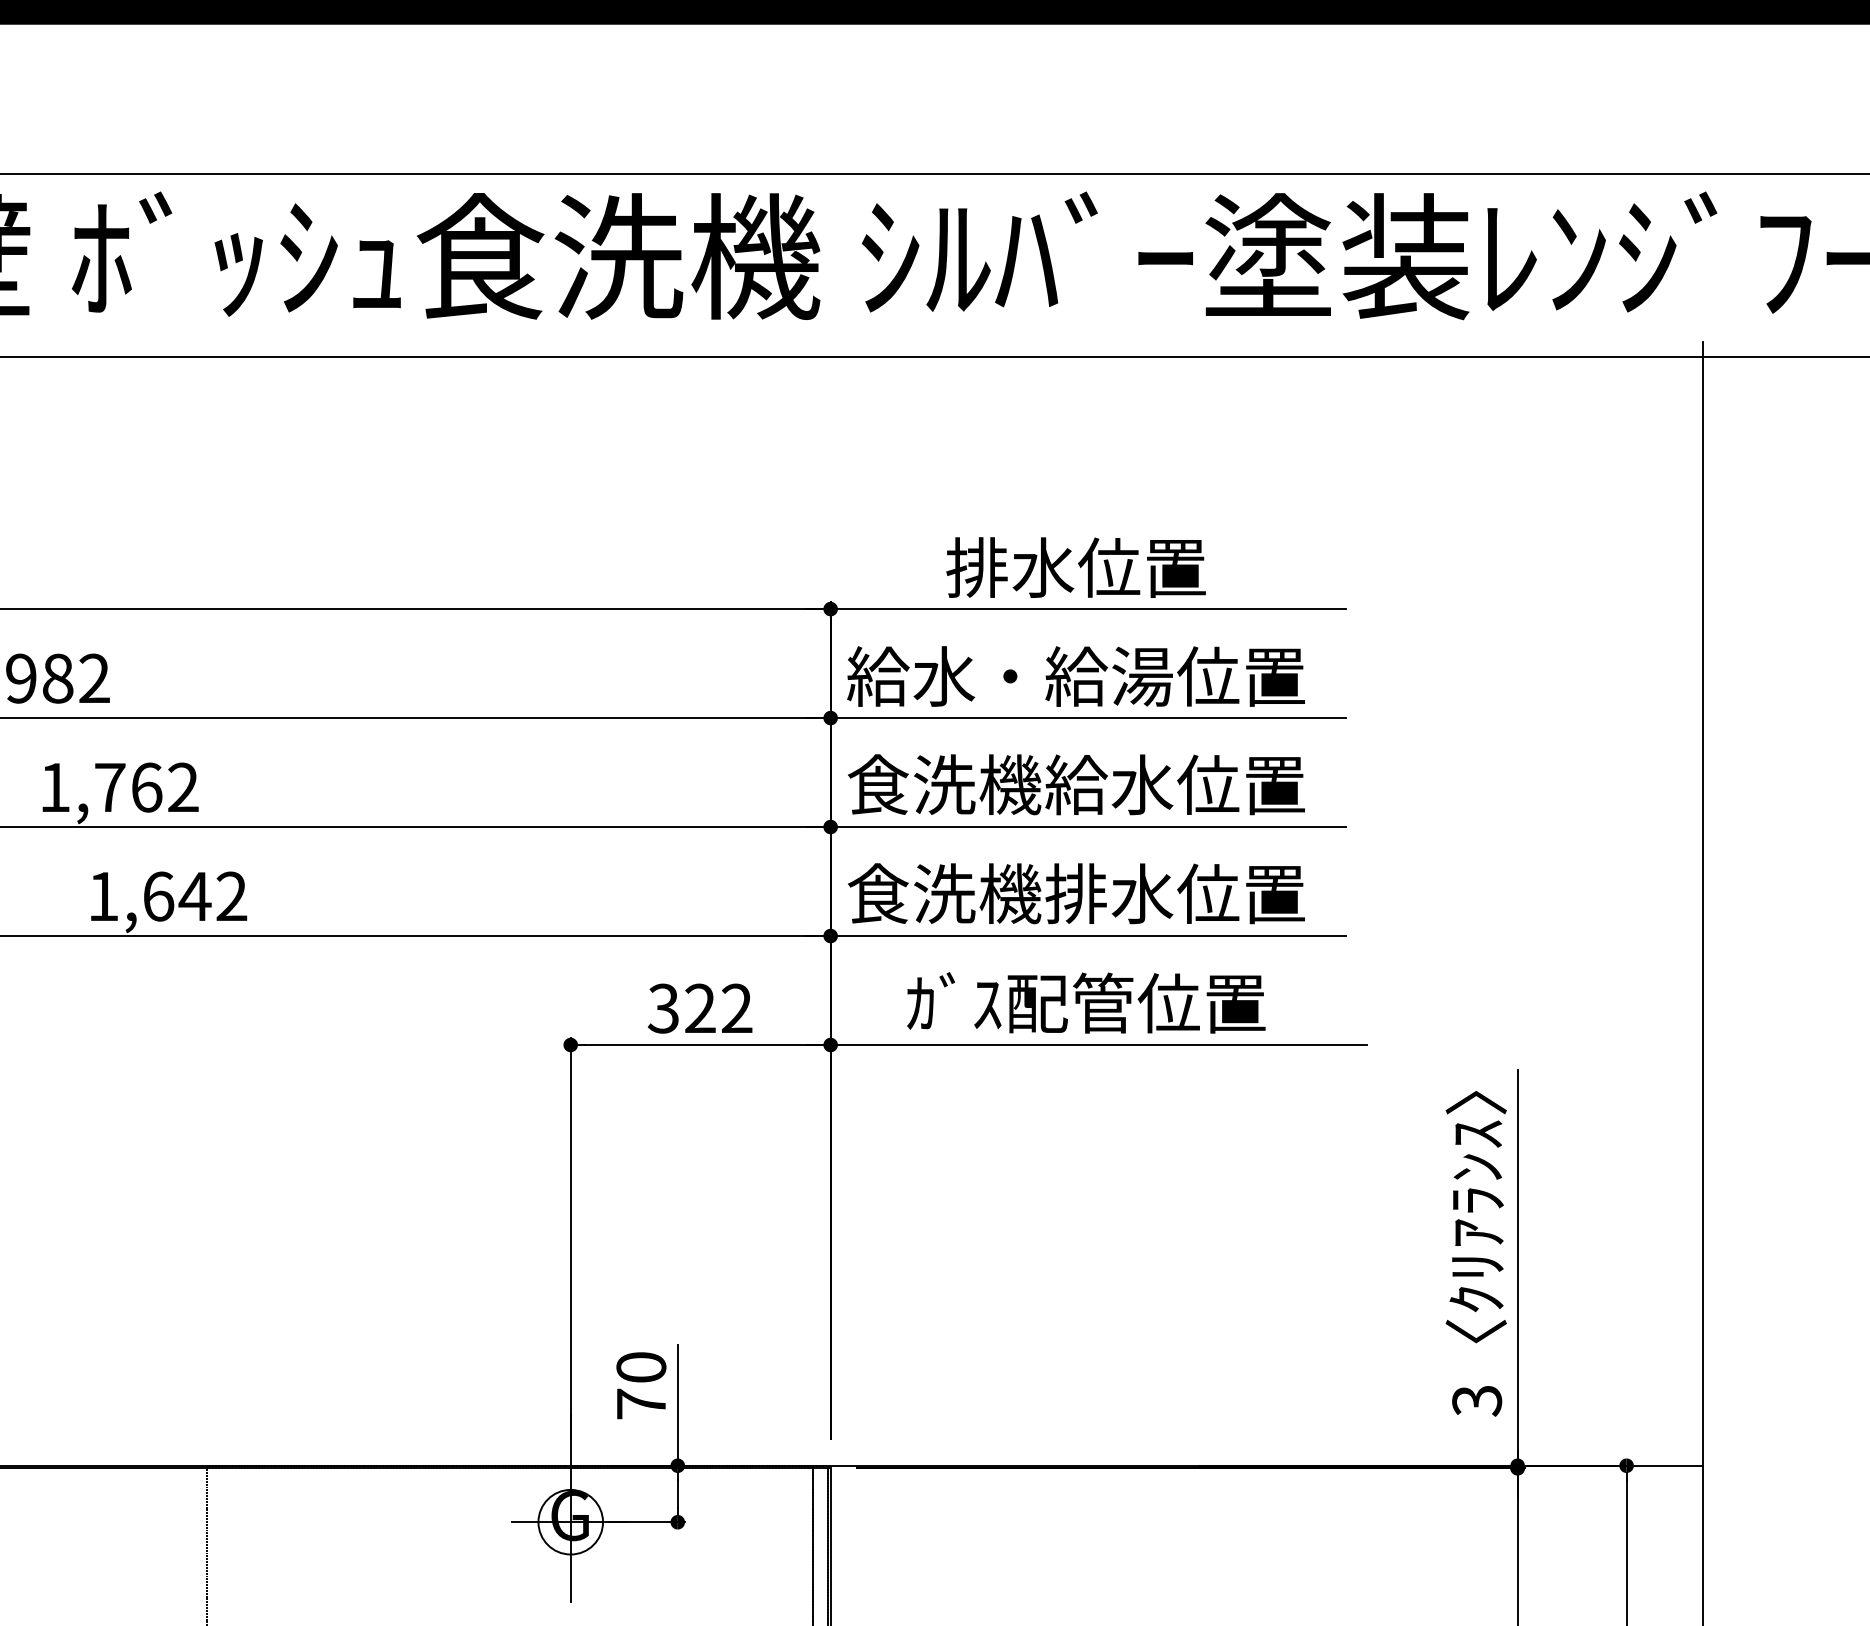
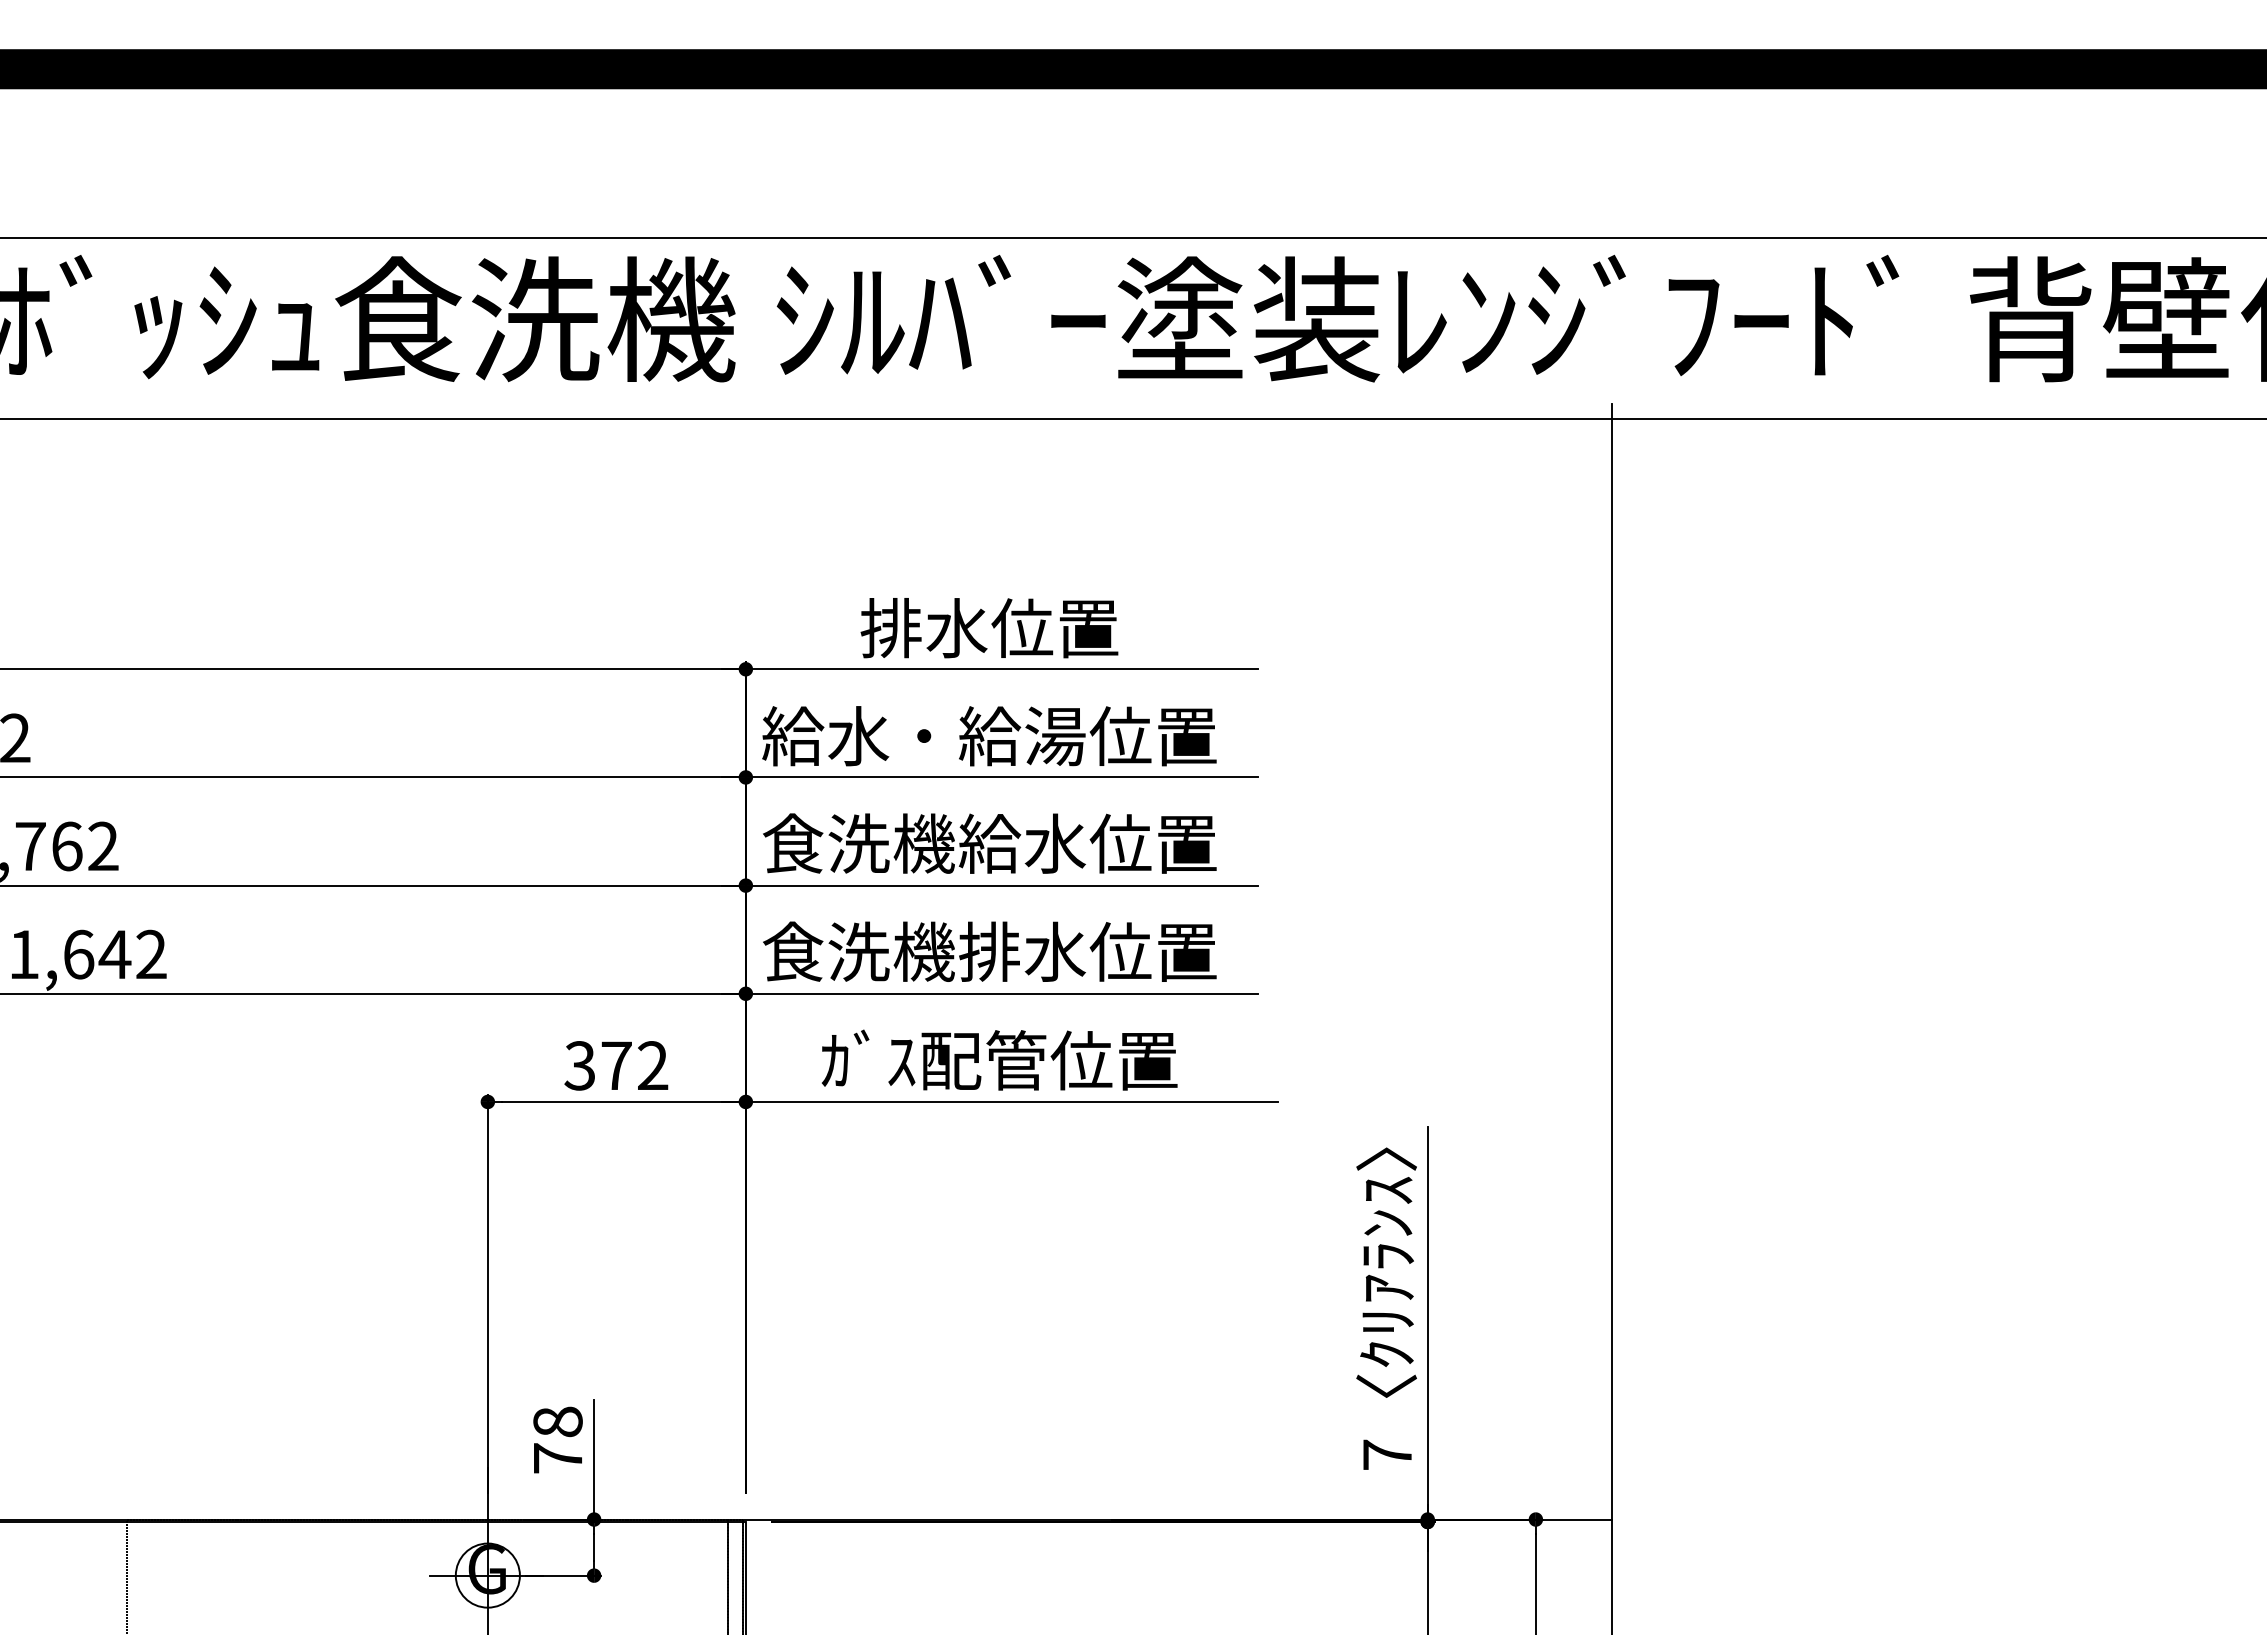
text: (700, 1008) -> (616, 1065), 322 -> 372
text: (640, 1366) -> (557, 1421), 70 -> 78
text: (1477, 1400) -> (1387, 1454), 3 -> 7

